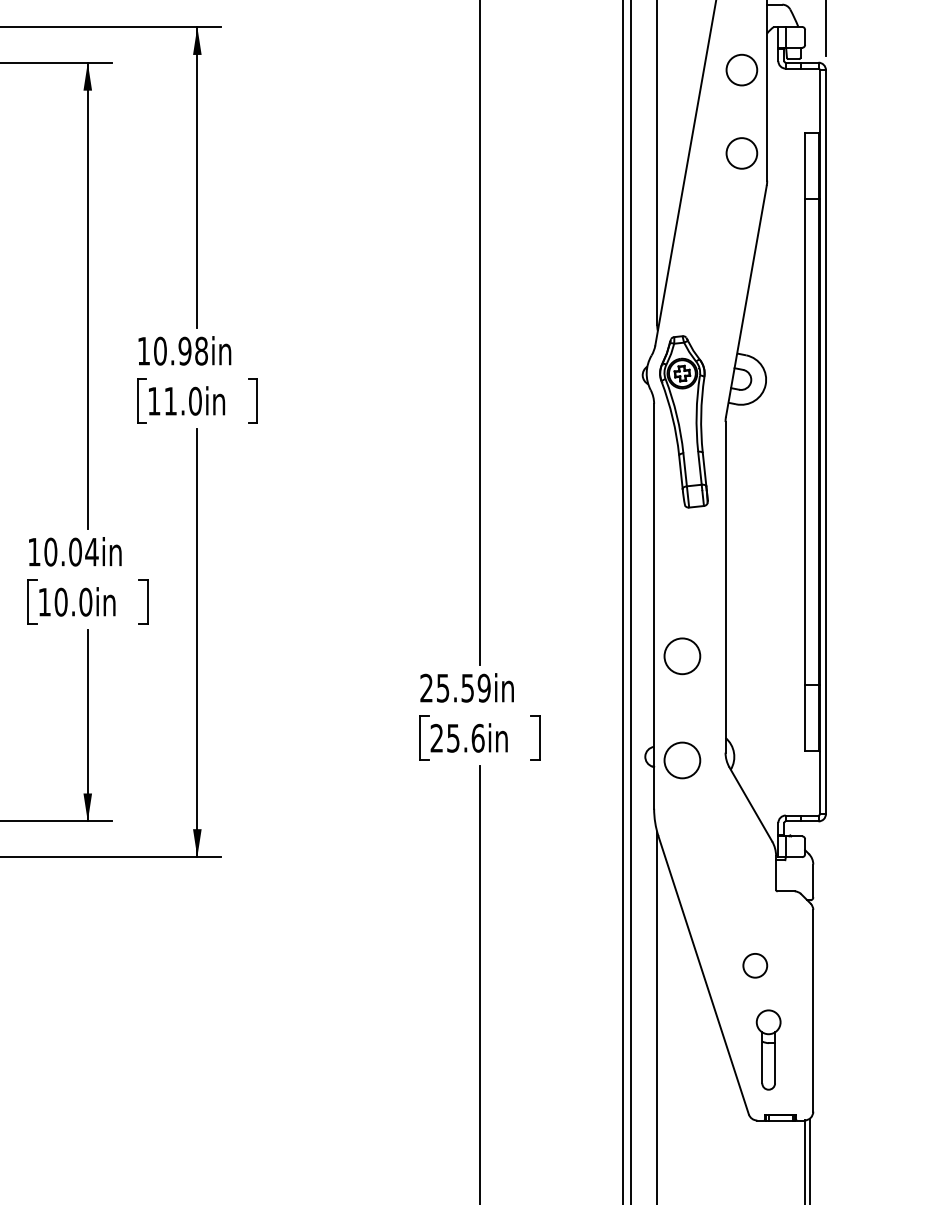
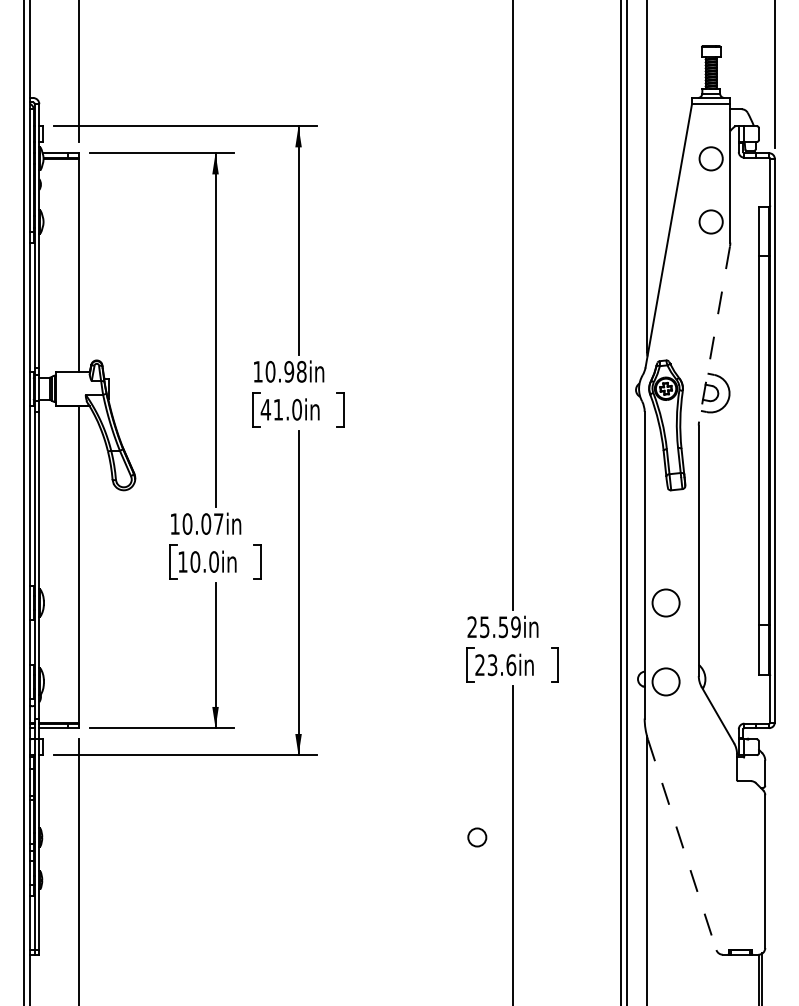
line: (746, 301) -> (714, 334), solid -> dashed
text: (153, 400) -> (265, 409), 11.0in -> 41.0in
text: (91, 551) -> (218, 523), 10.04in -> 10.07in
text: (453, 737) -> (492, 664), 25.6in -> 23.6in
circle: (755, 965) -> (477, 837), moved
line: (704, 975) -> (682, 844), solid -> dashed
part: (768, 1050) -> (731, 901), removed

